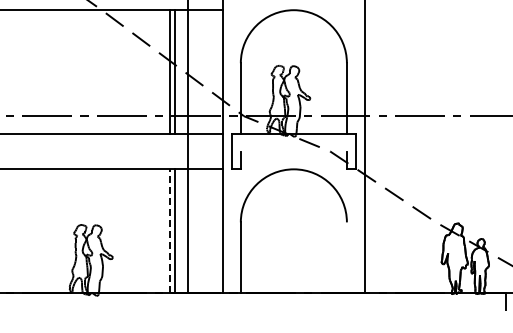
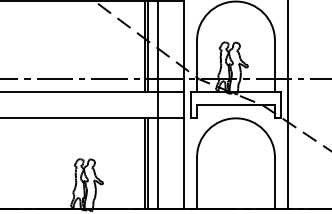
line: (293, 151) -> (235, 105), added
line: (170, 231) -> (145, 163), dashed -> solid
line: (346, 257) -> (274, 183), added

